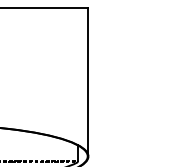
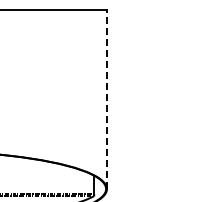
line: (88, 82) -> (106, 99), solid -> dashed

